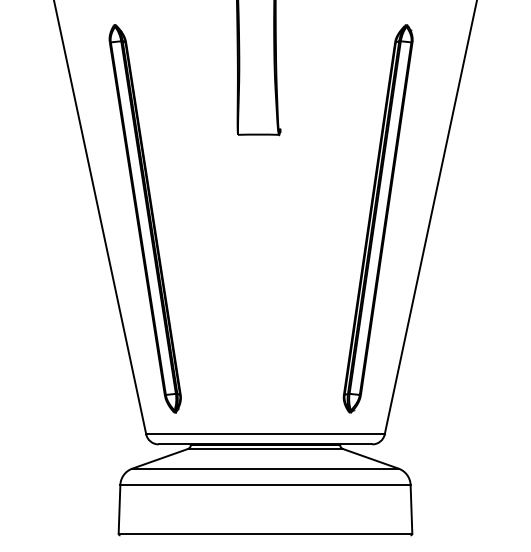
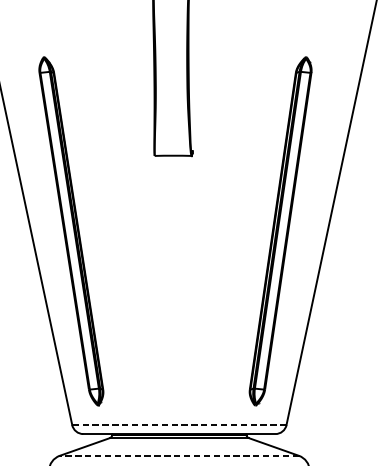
line: (265, 434) -> (179, 425), solid -> dashed
line: (265, 468) -> (179, 455), solid -> dashed

